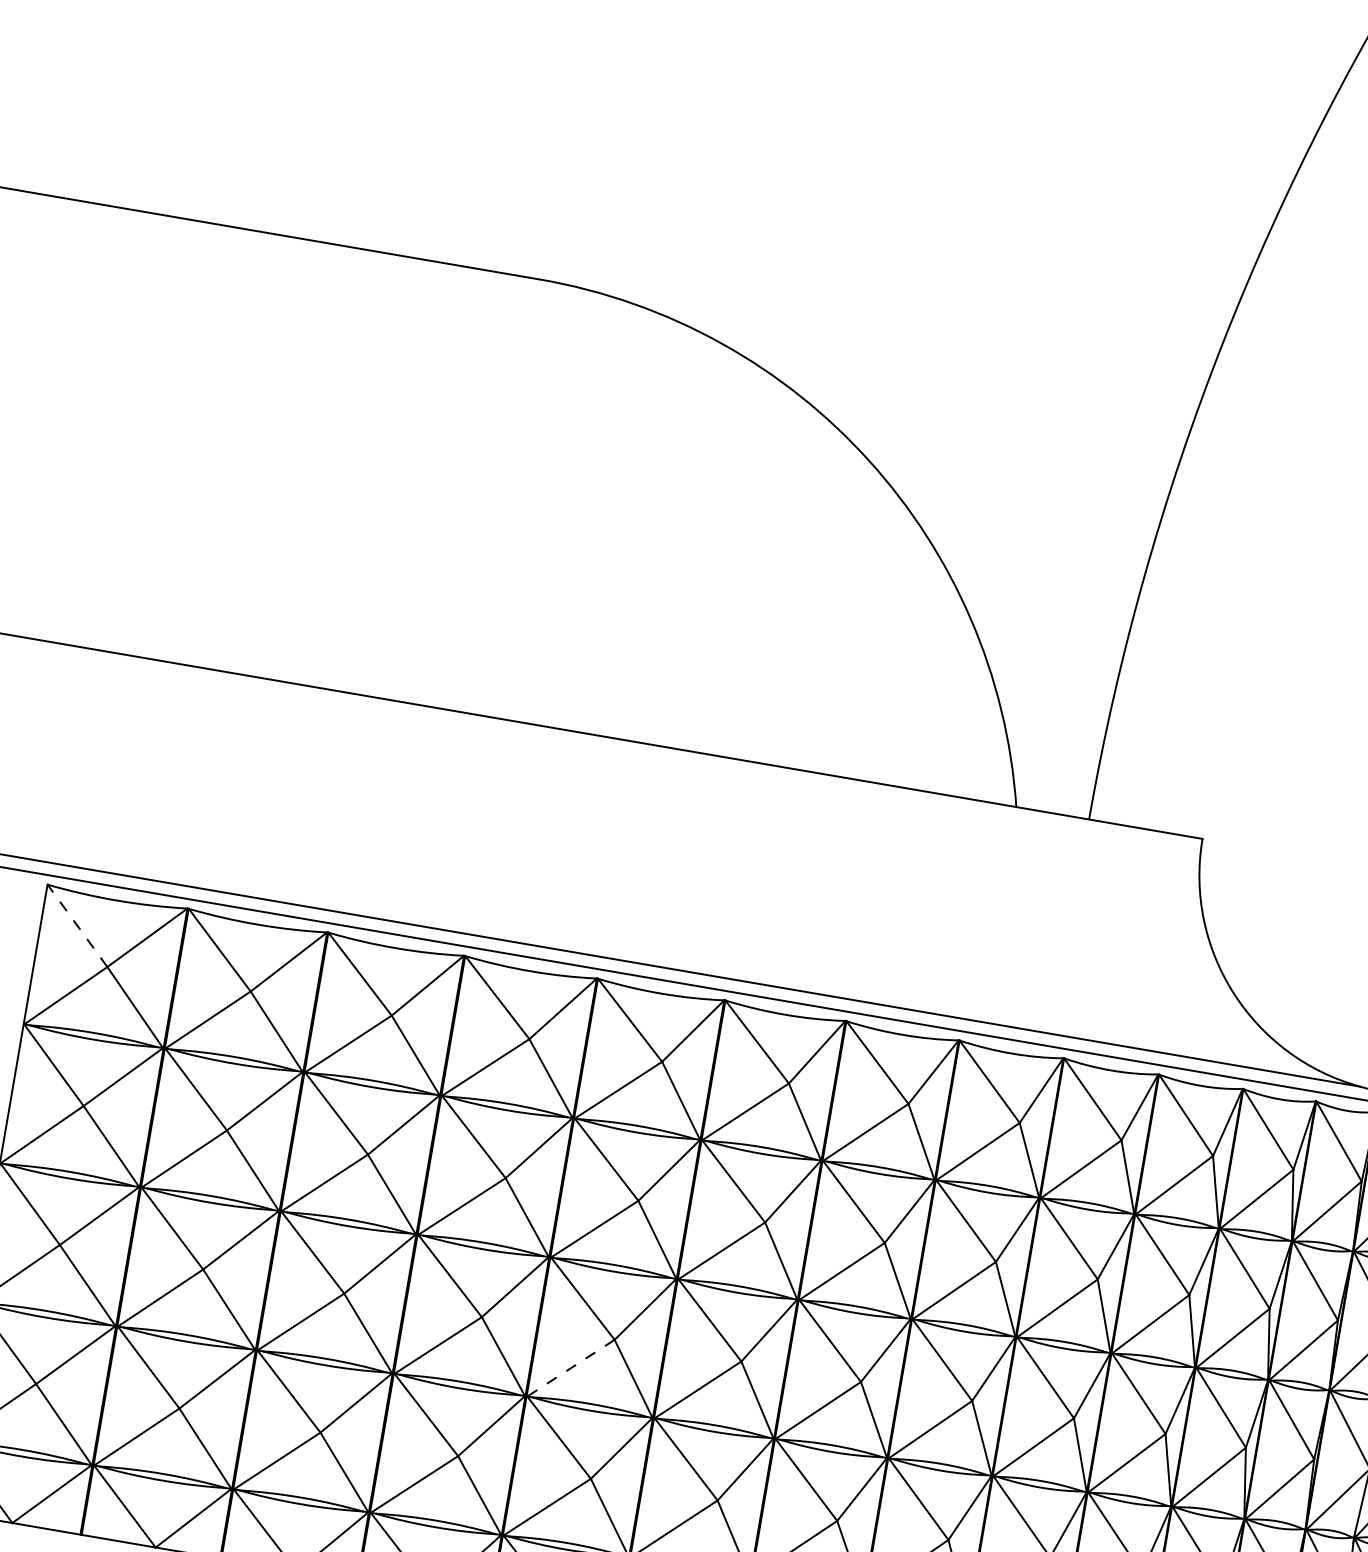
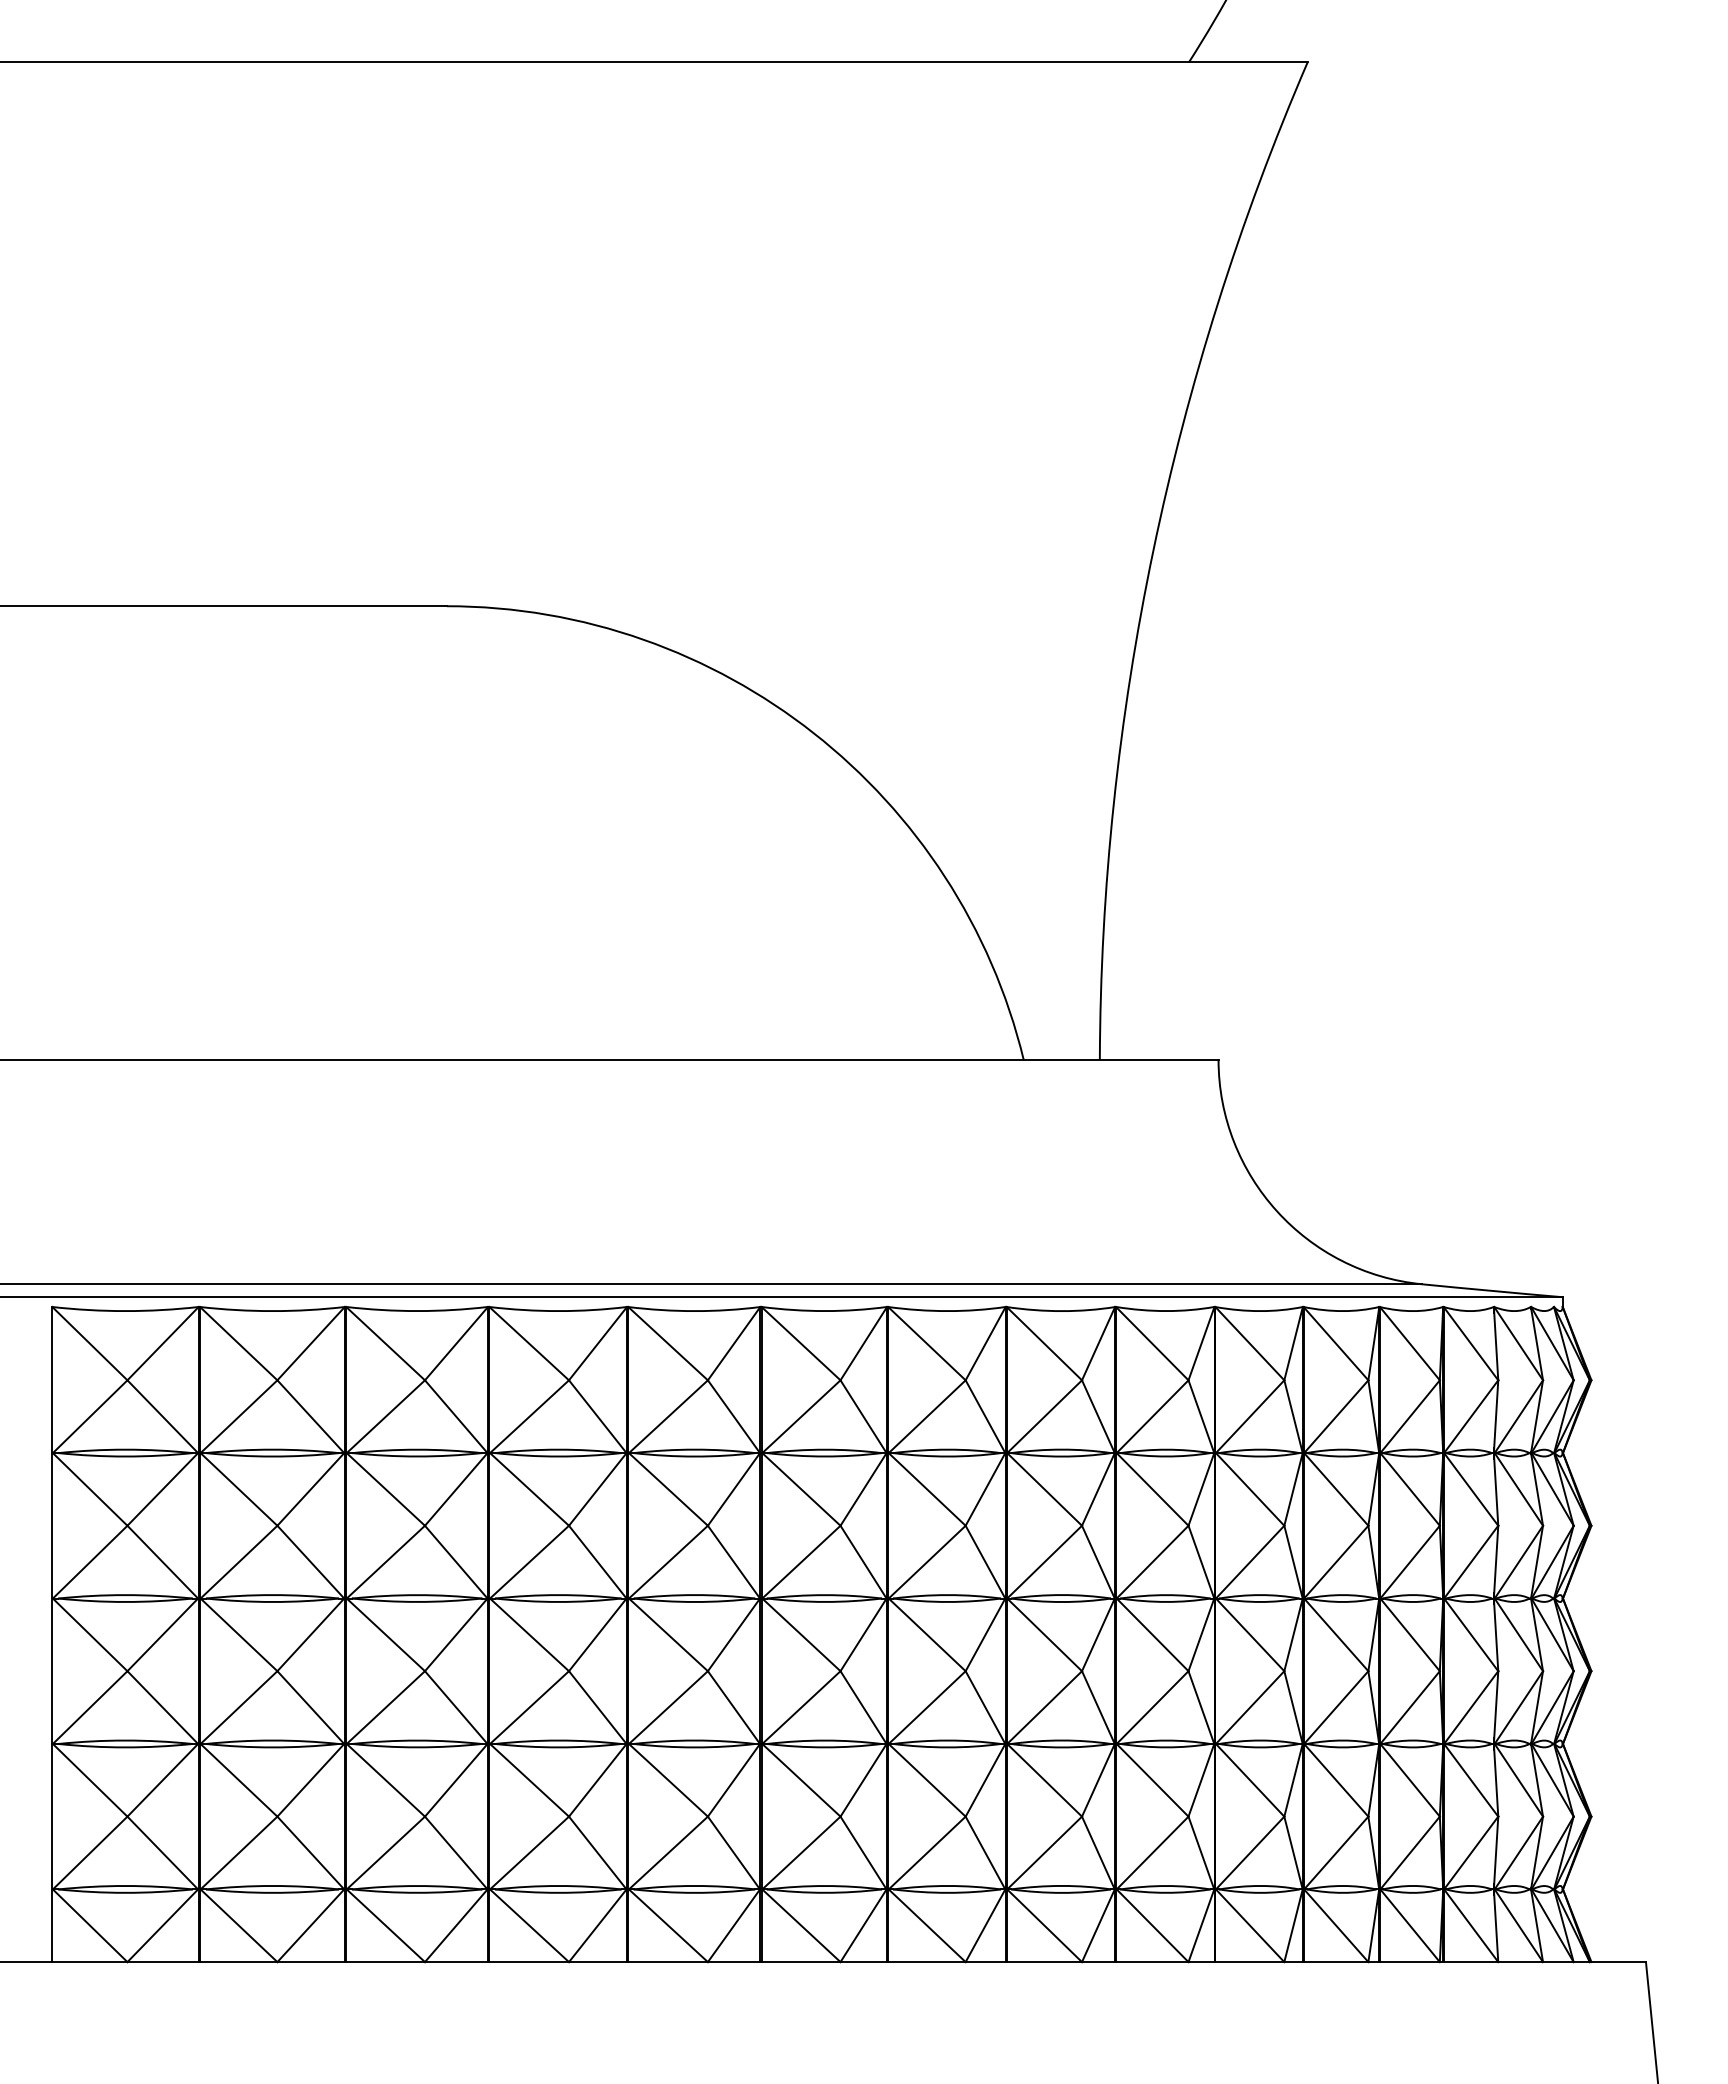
line: (77, 925) -> (89, 1343), dashed -> solid
line: (571, 1368) -> (668, 1707), dashed -> solid

